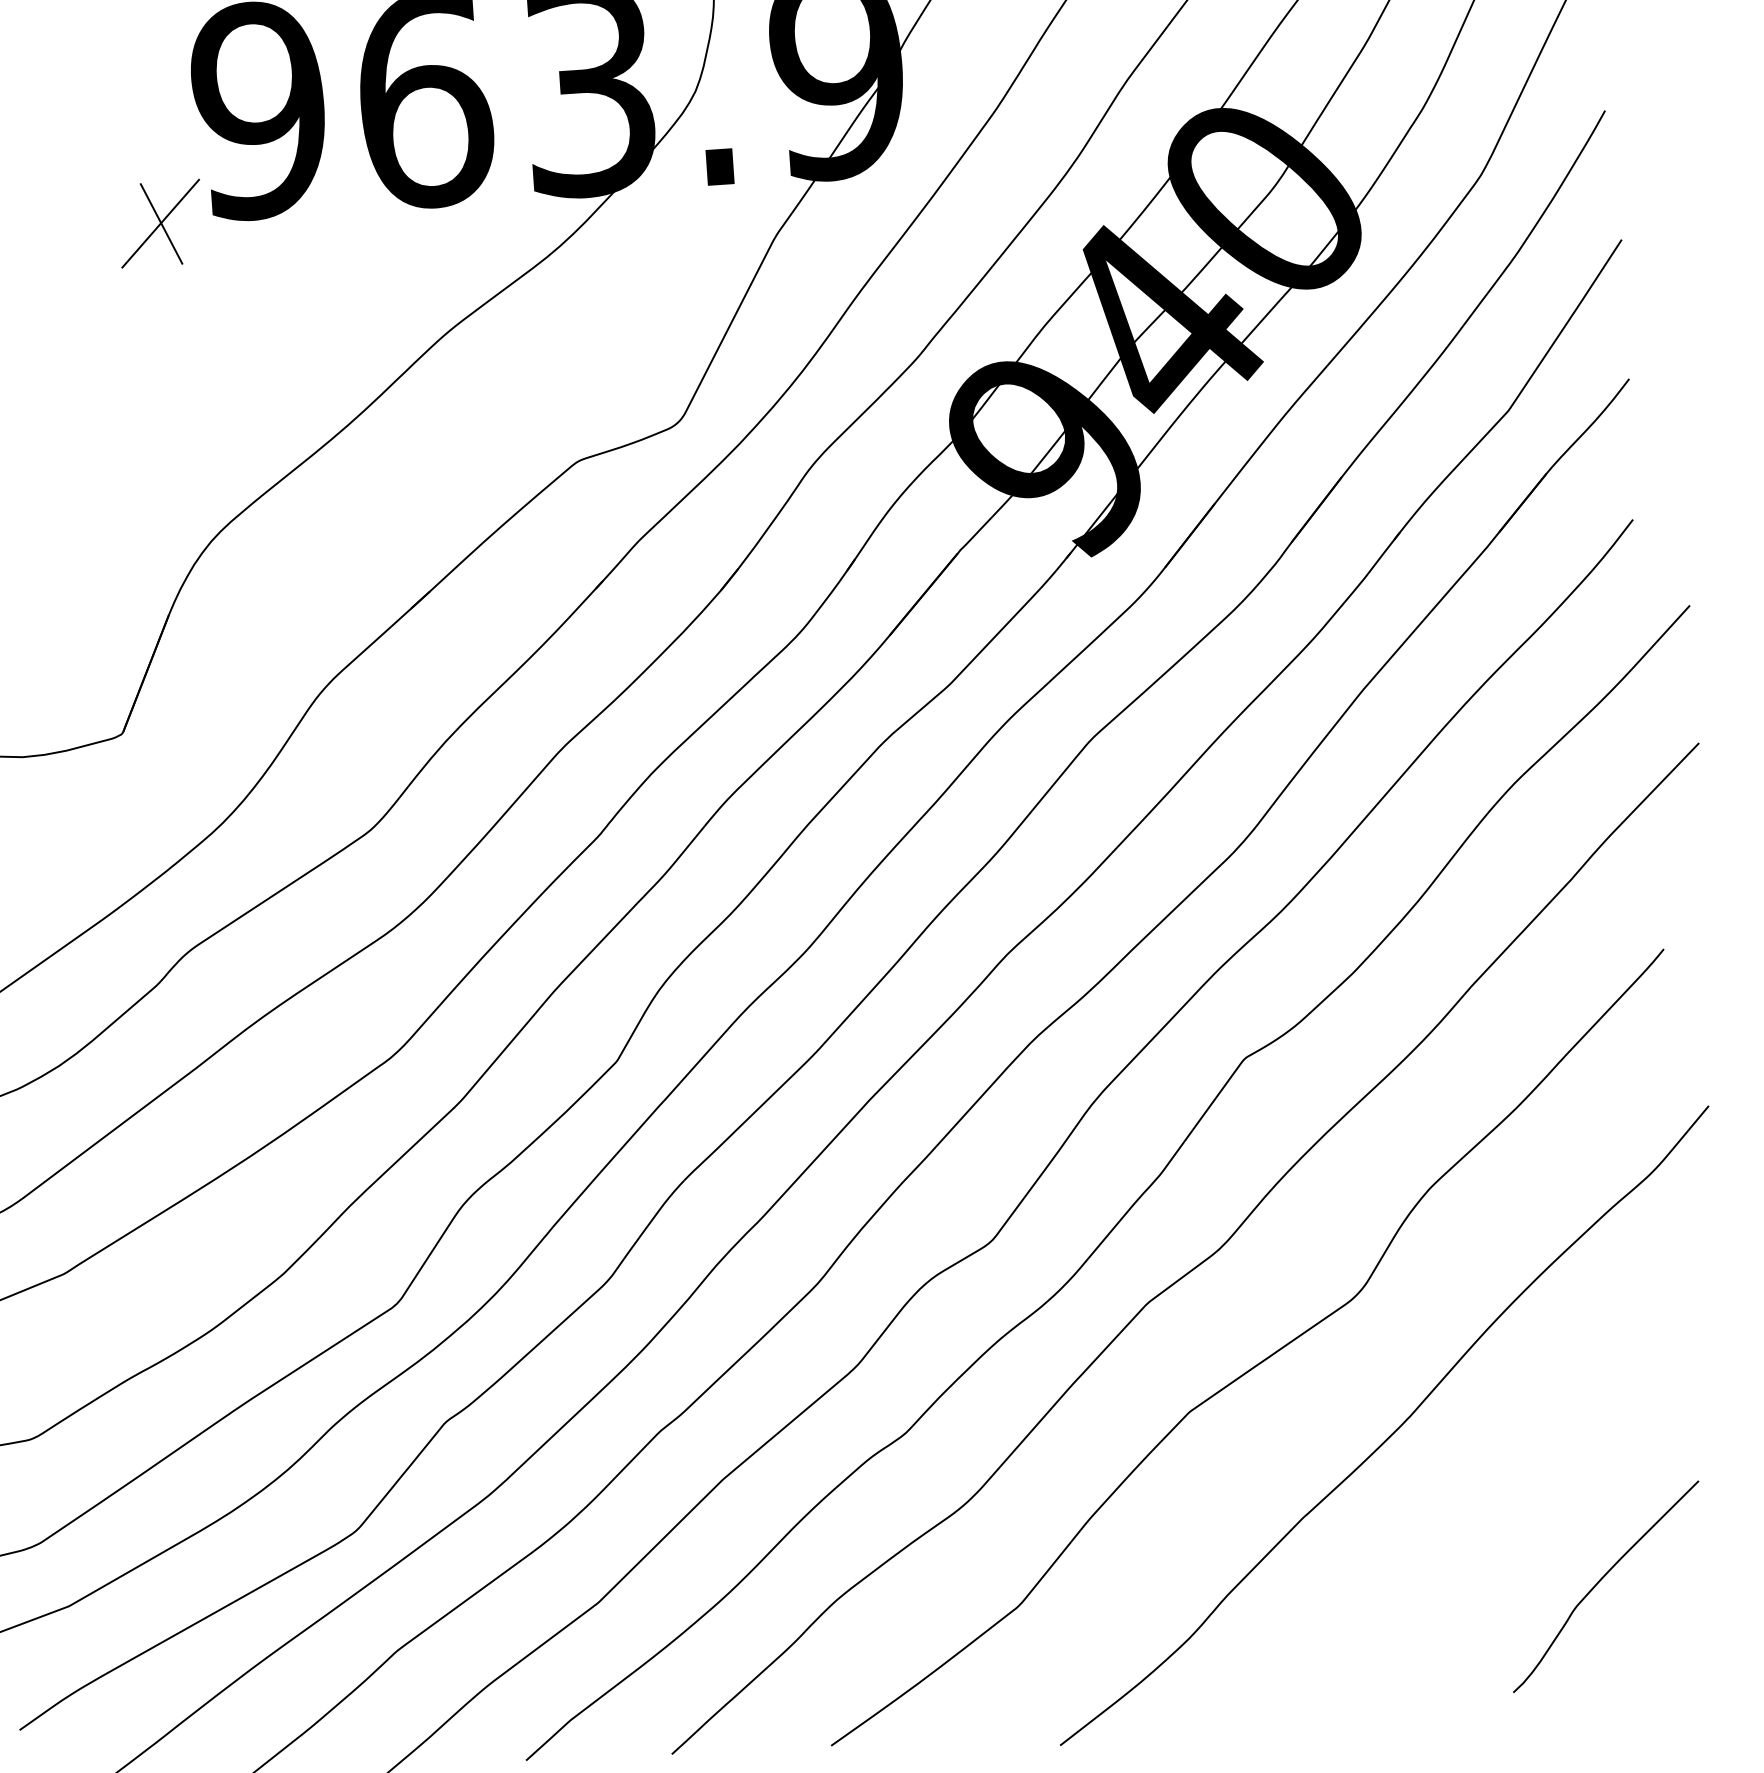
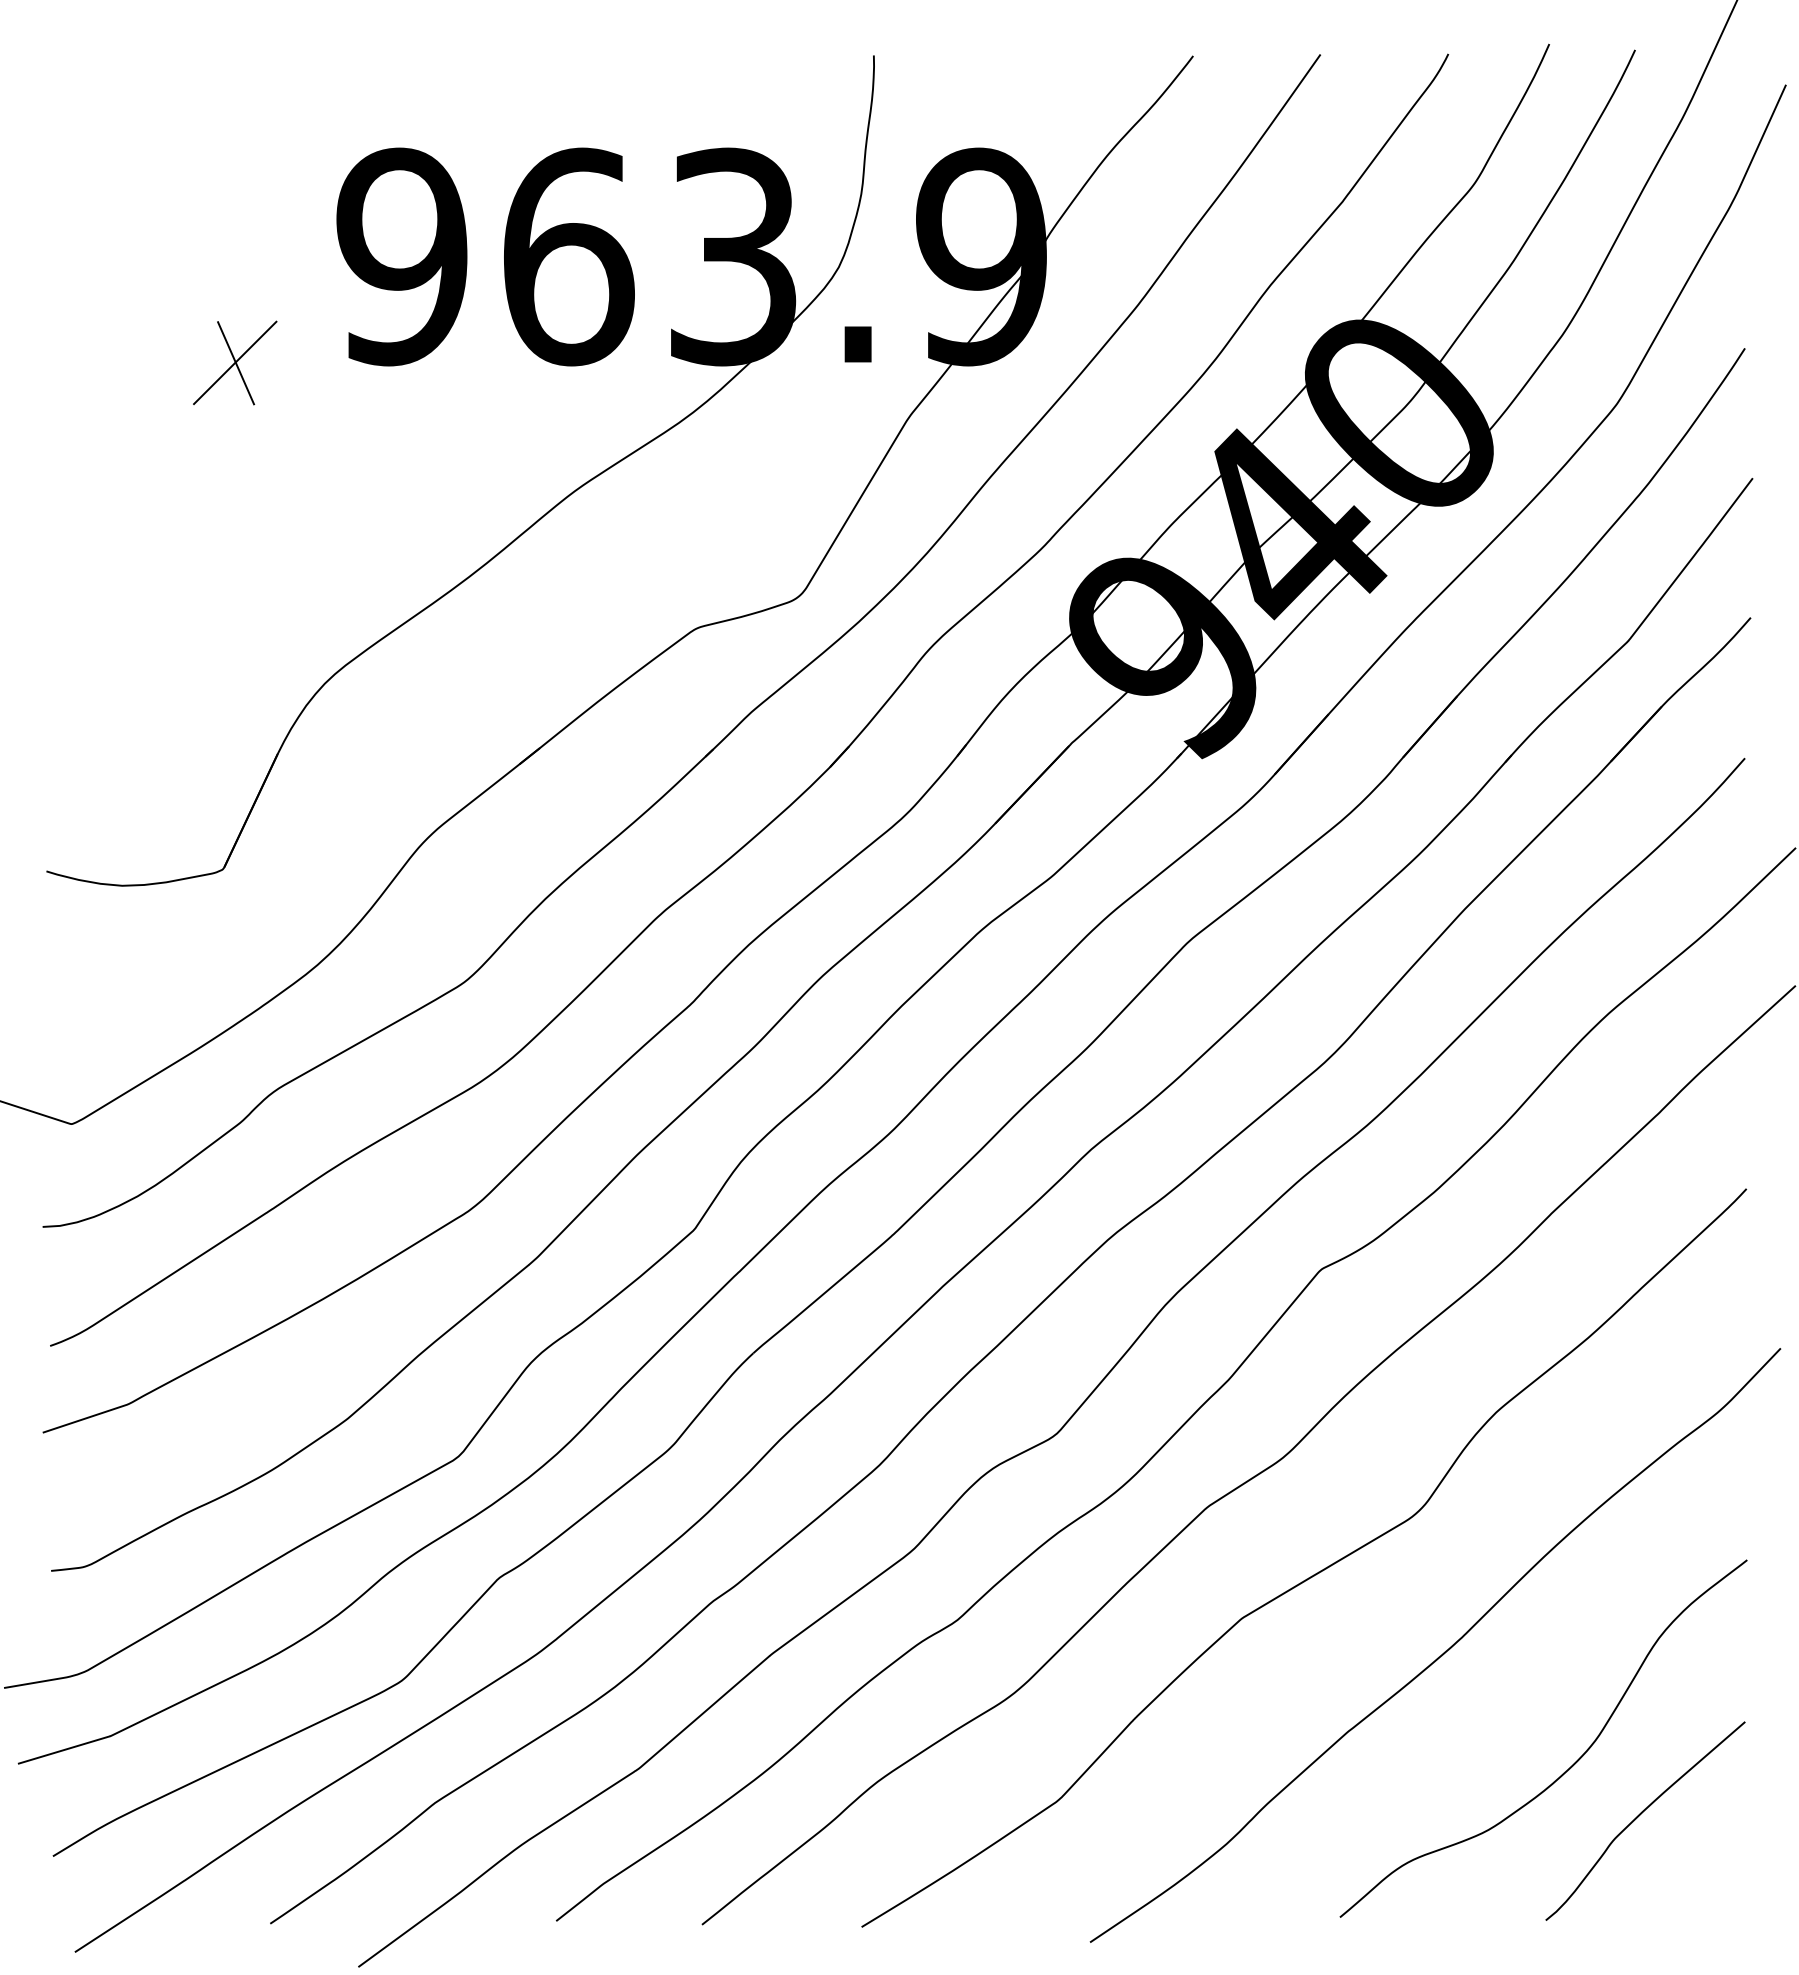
part: (160, 223) -> (235, 362), moved
curve: (1528, 1536) -> (1571, 1765), added

